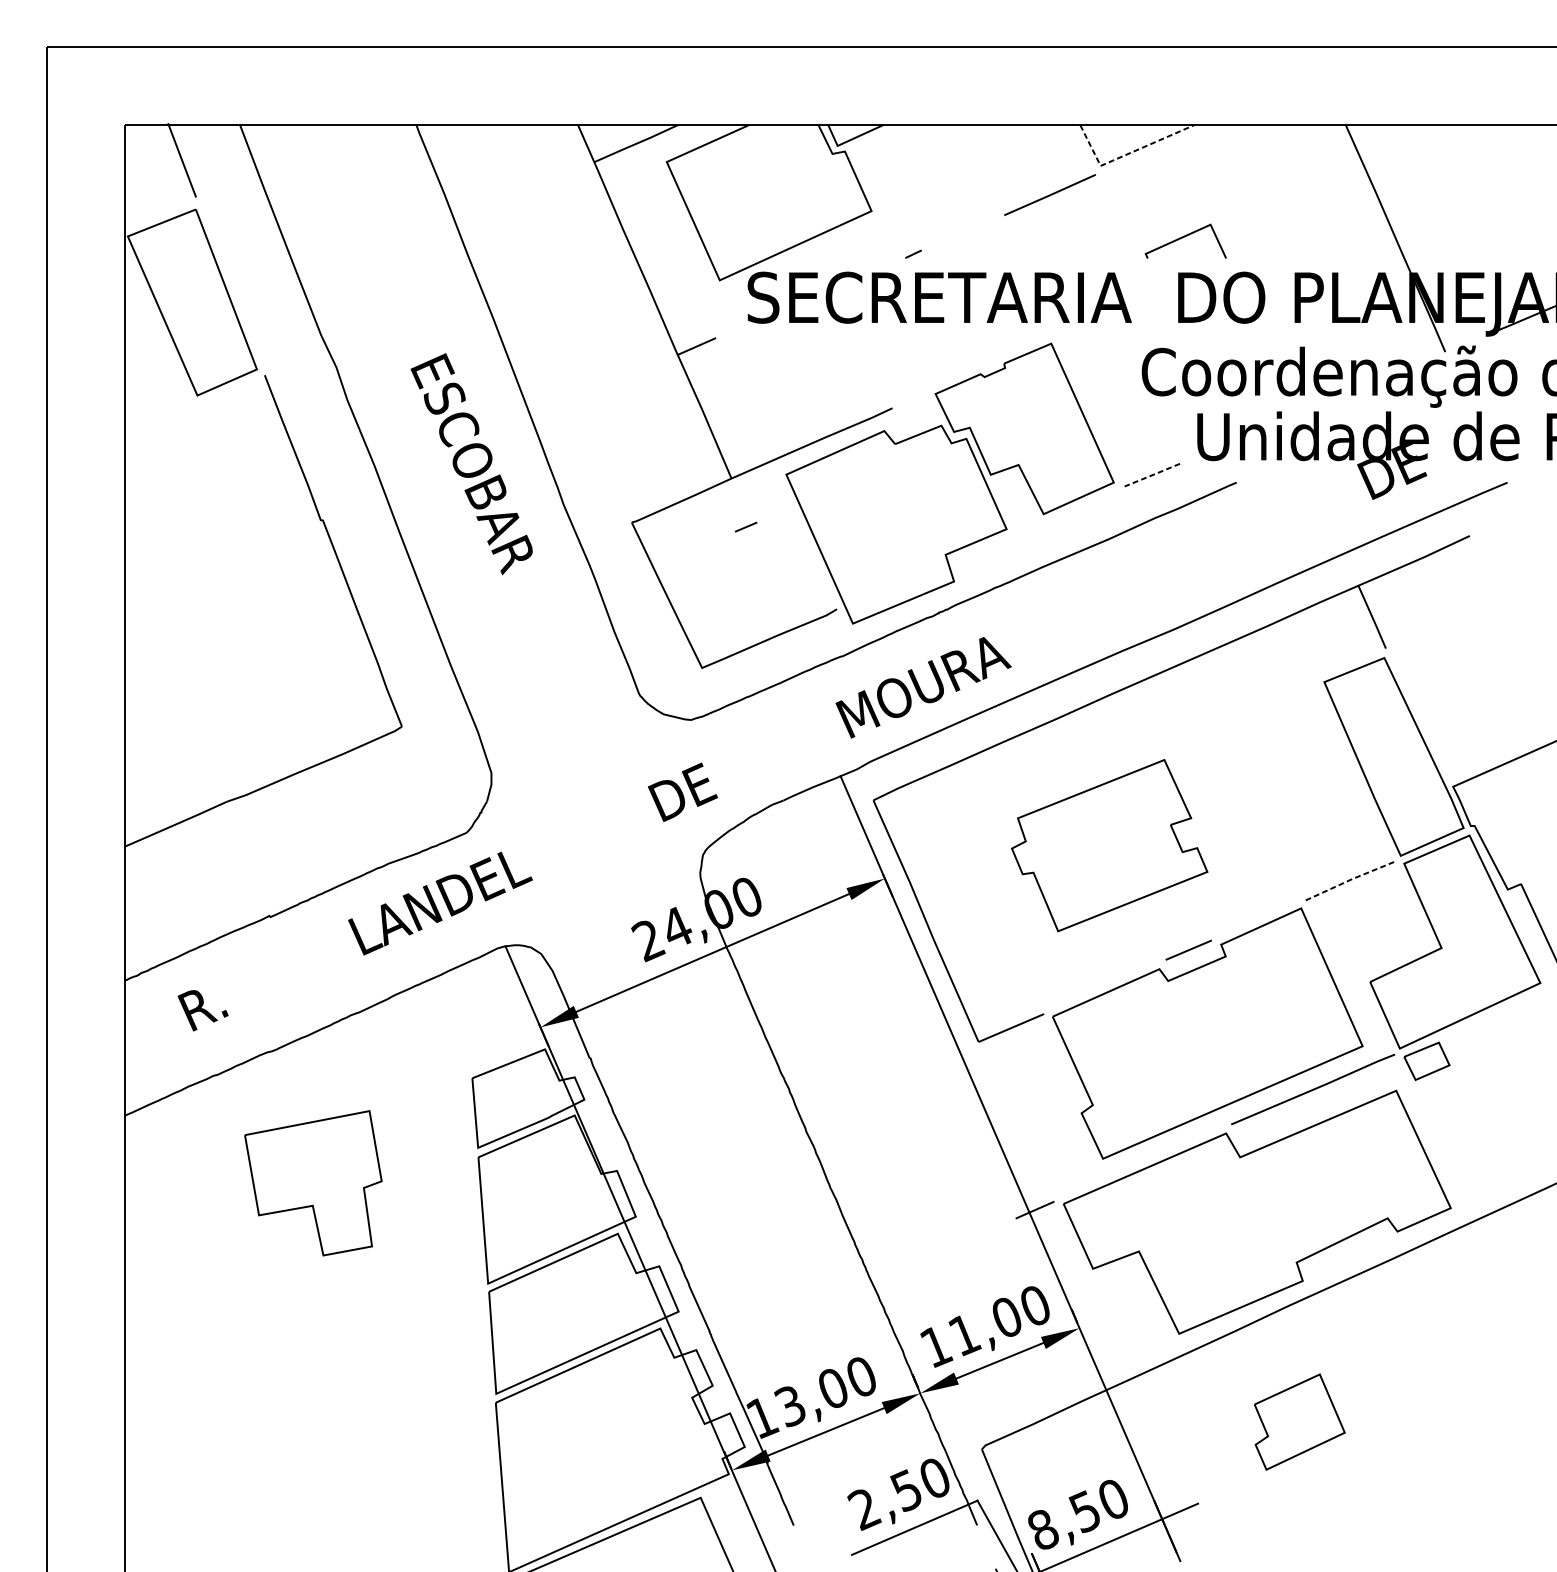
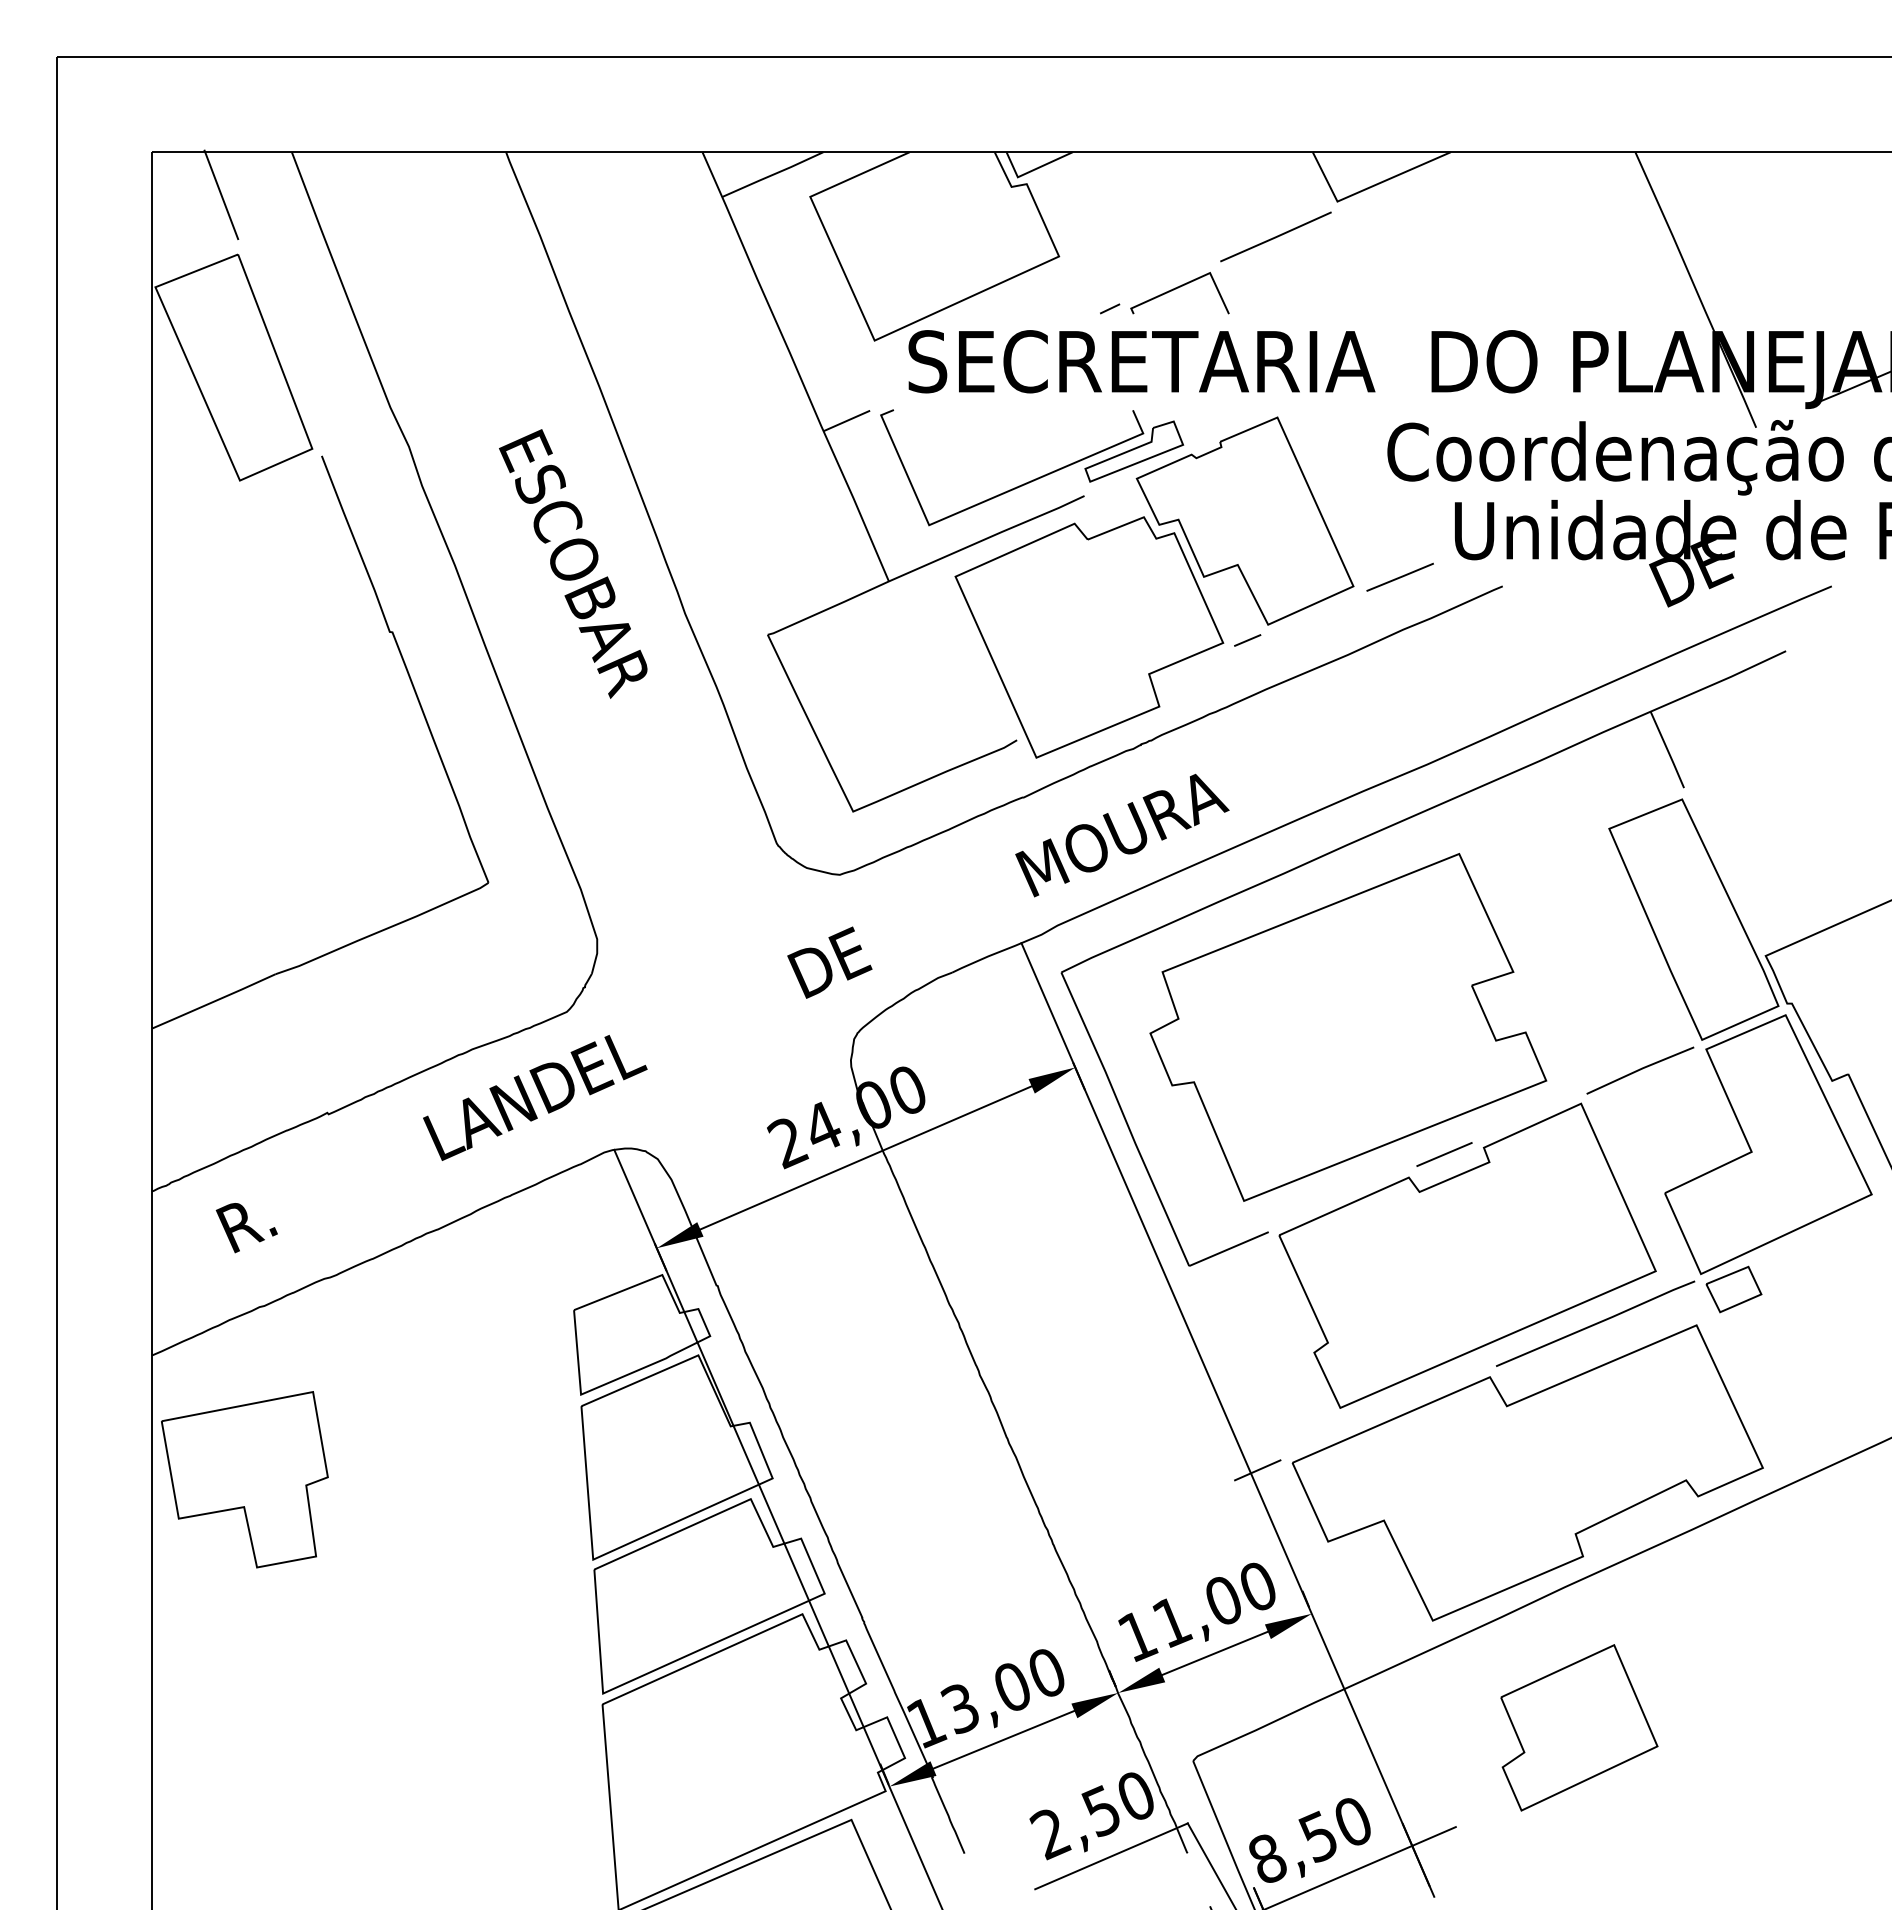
line: (1126, 155) -> (1368, 188), dashed -> solid
line: (1183, 238) -> (1176, 289), moved
part: (853, 393) -> (1037, 477), added
line: (1152, 475) -> (1400, 577), dashed -> solid
line: (745, 527) -> (1247, 640), moved
part: (1109, 845) -> (1348, 1027), size x1.67
line: (1350, 880) -> (1640, 1069), dashed -> solid
part: (313, 1183) -> (244, 1479), moved
part: (1299, 1421) -> (1579, 1727), size x1.43

